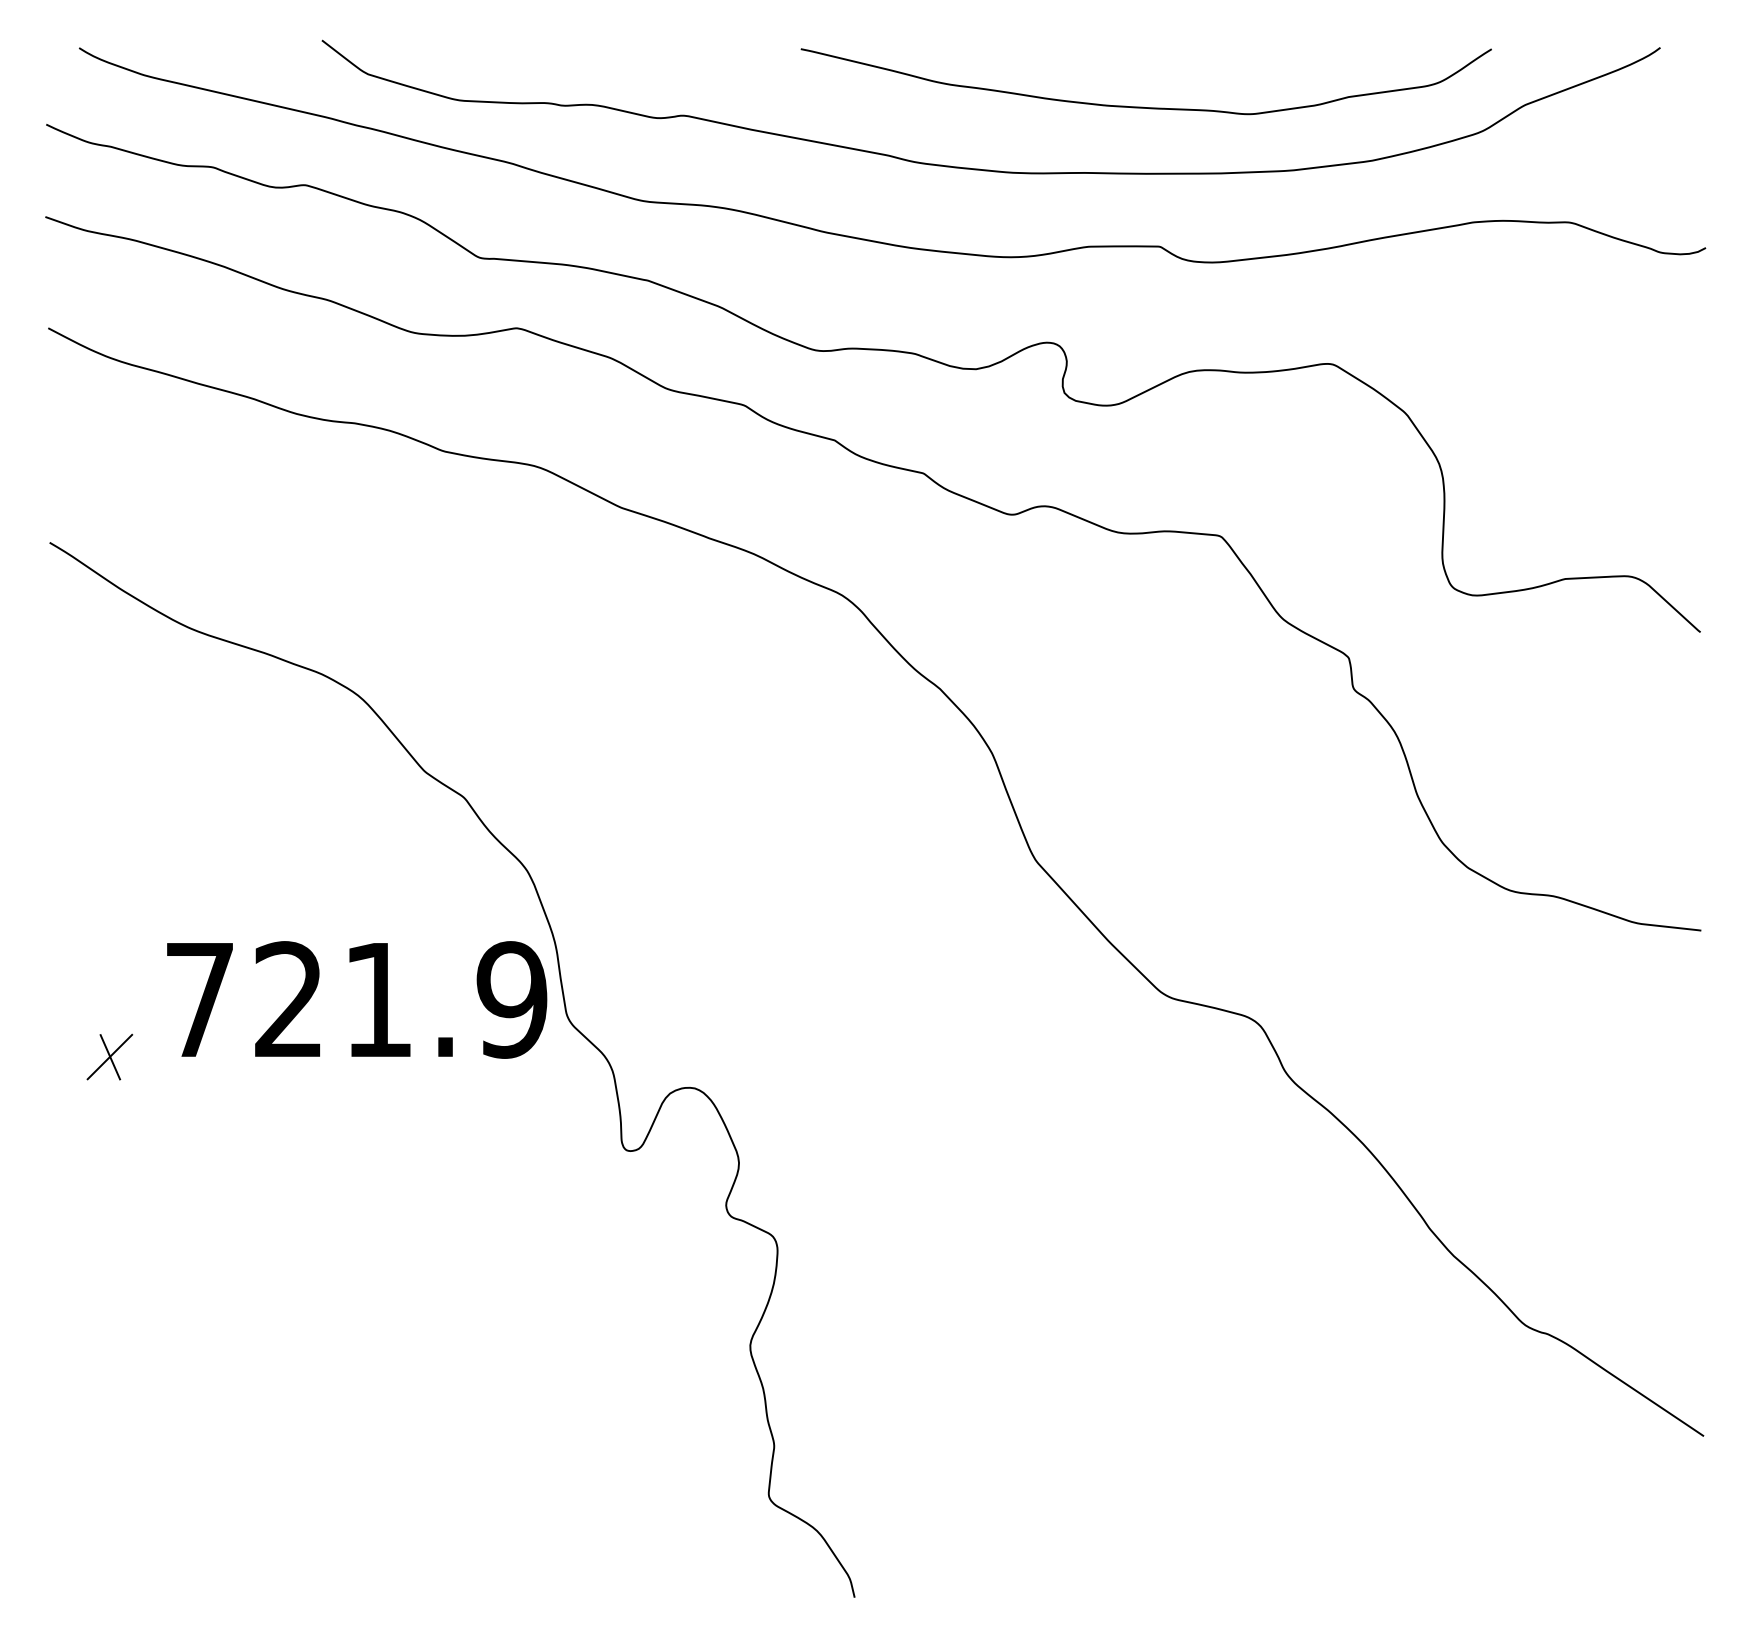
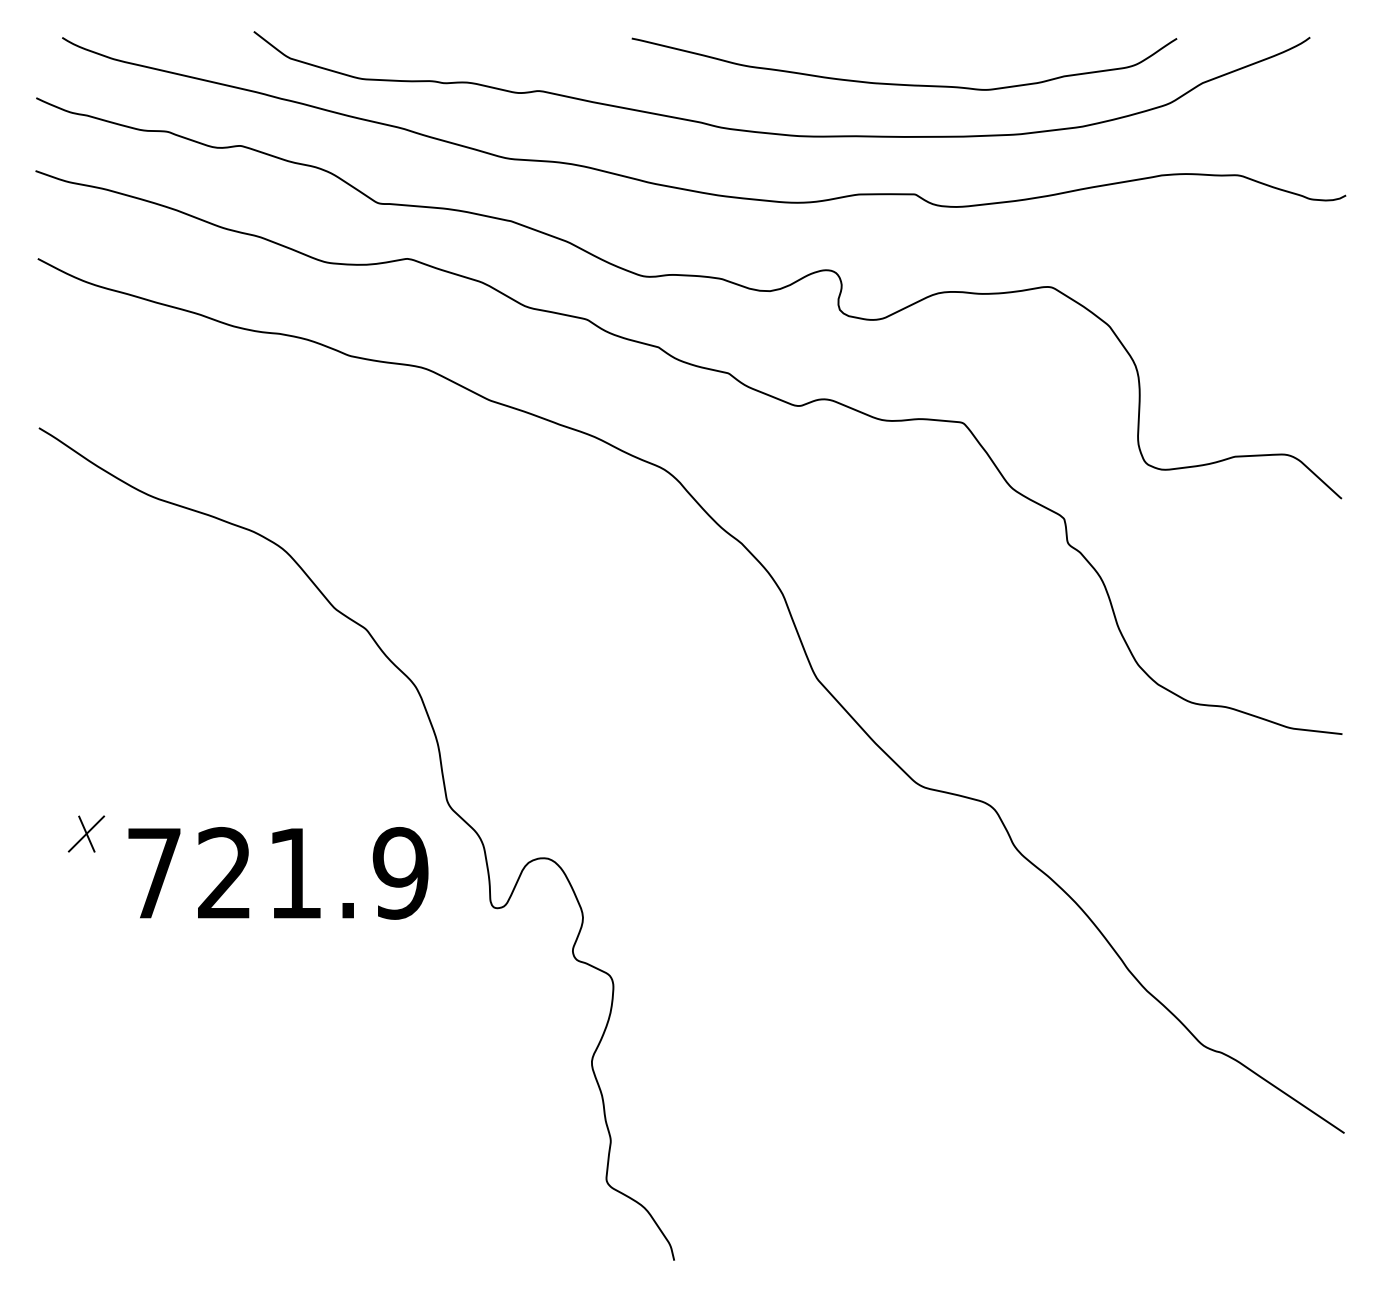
text: (357, 999) -> (278, 873), moved

